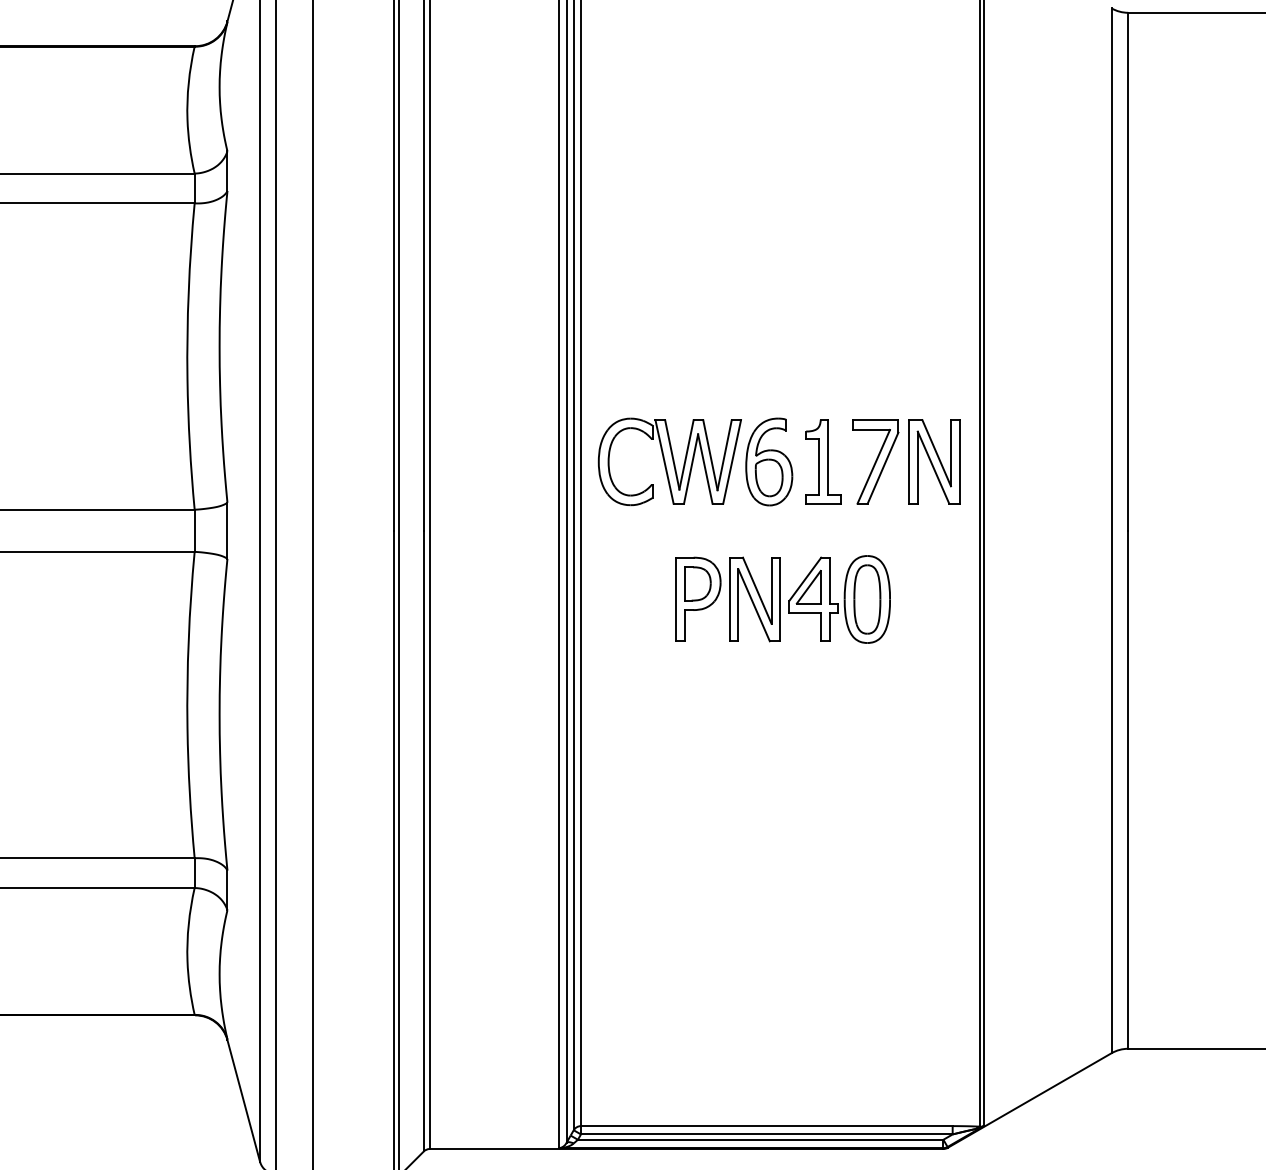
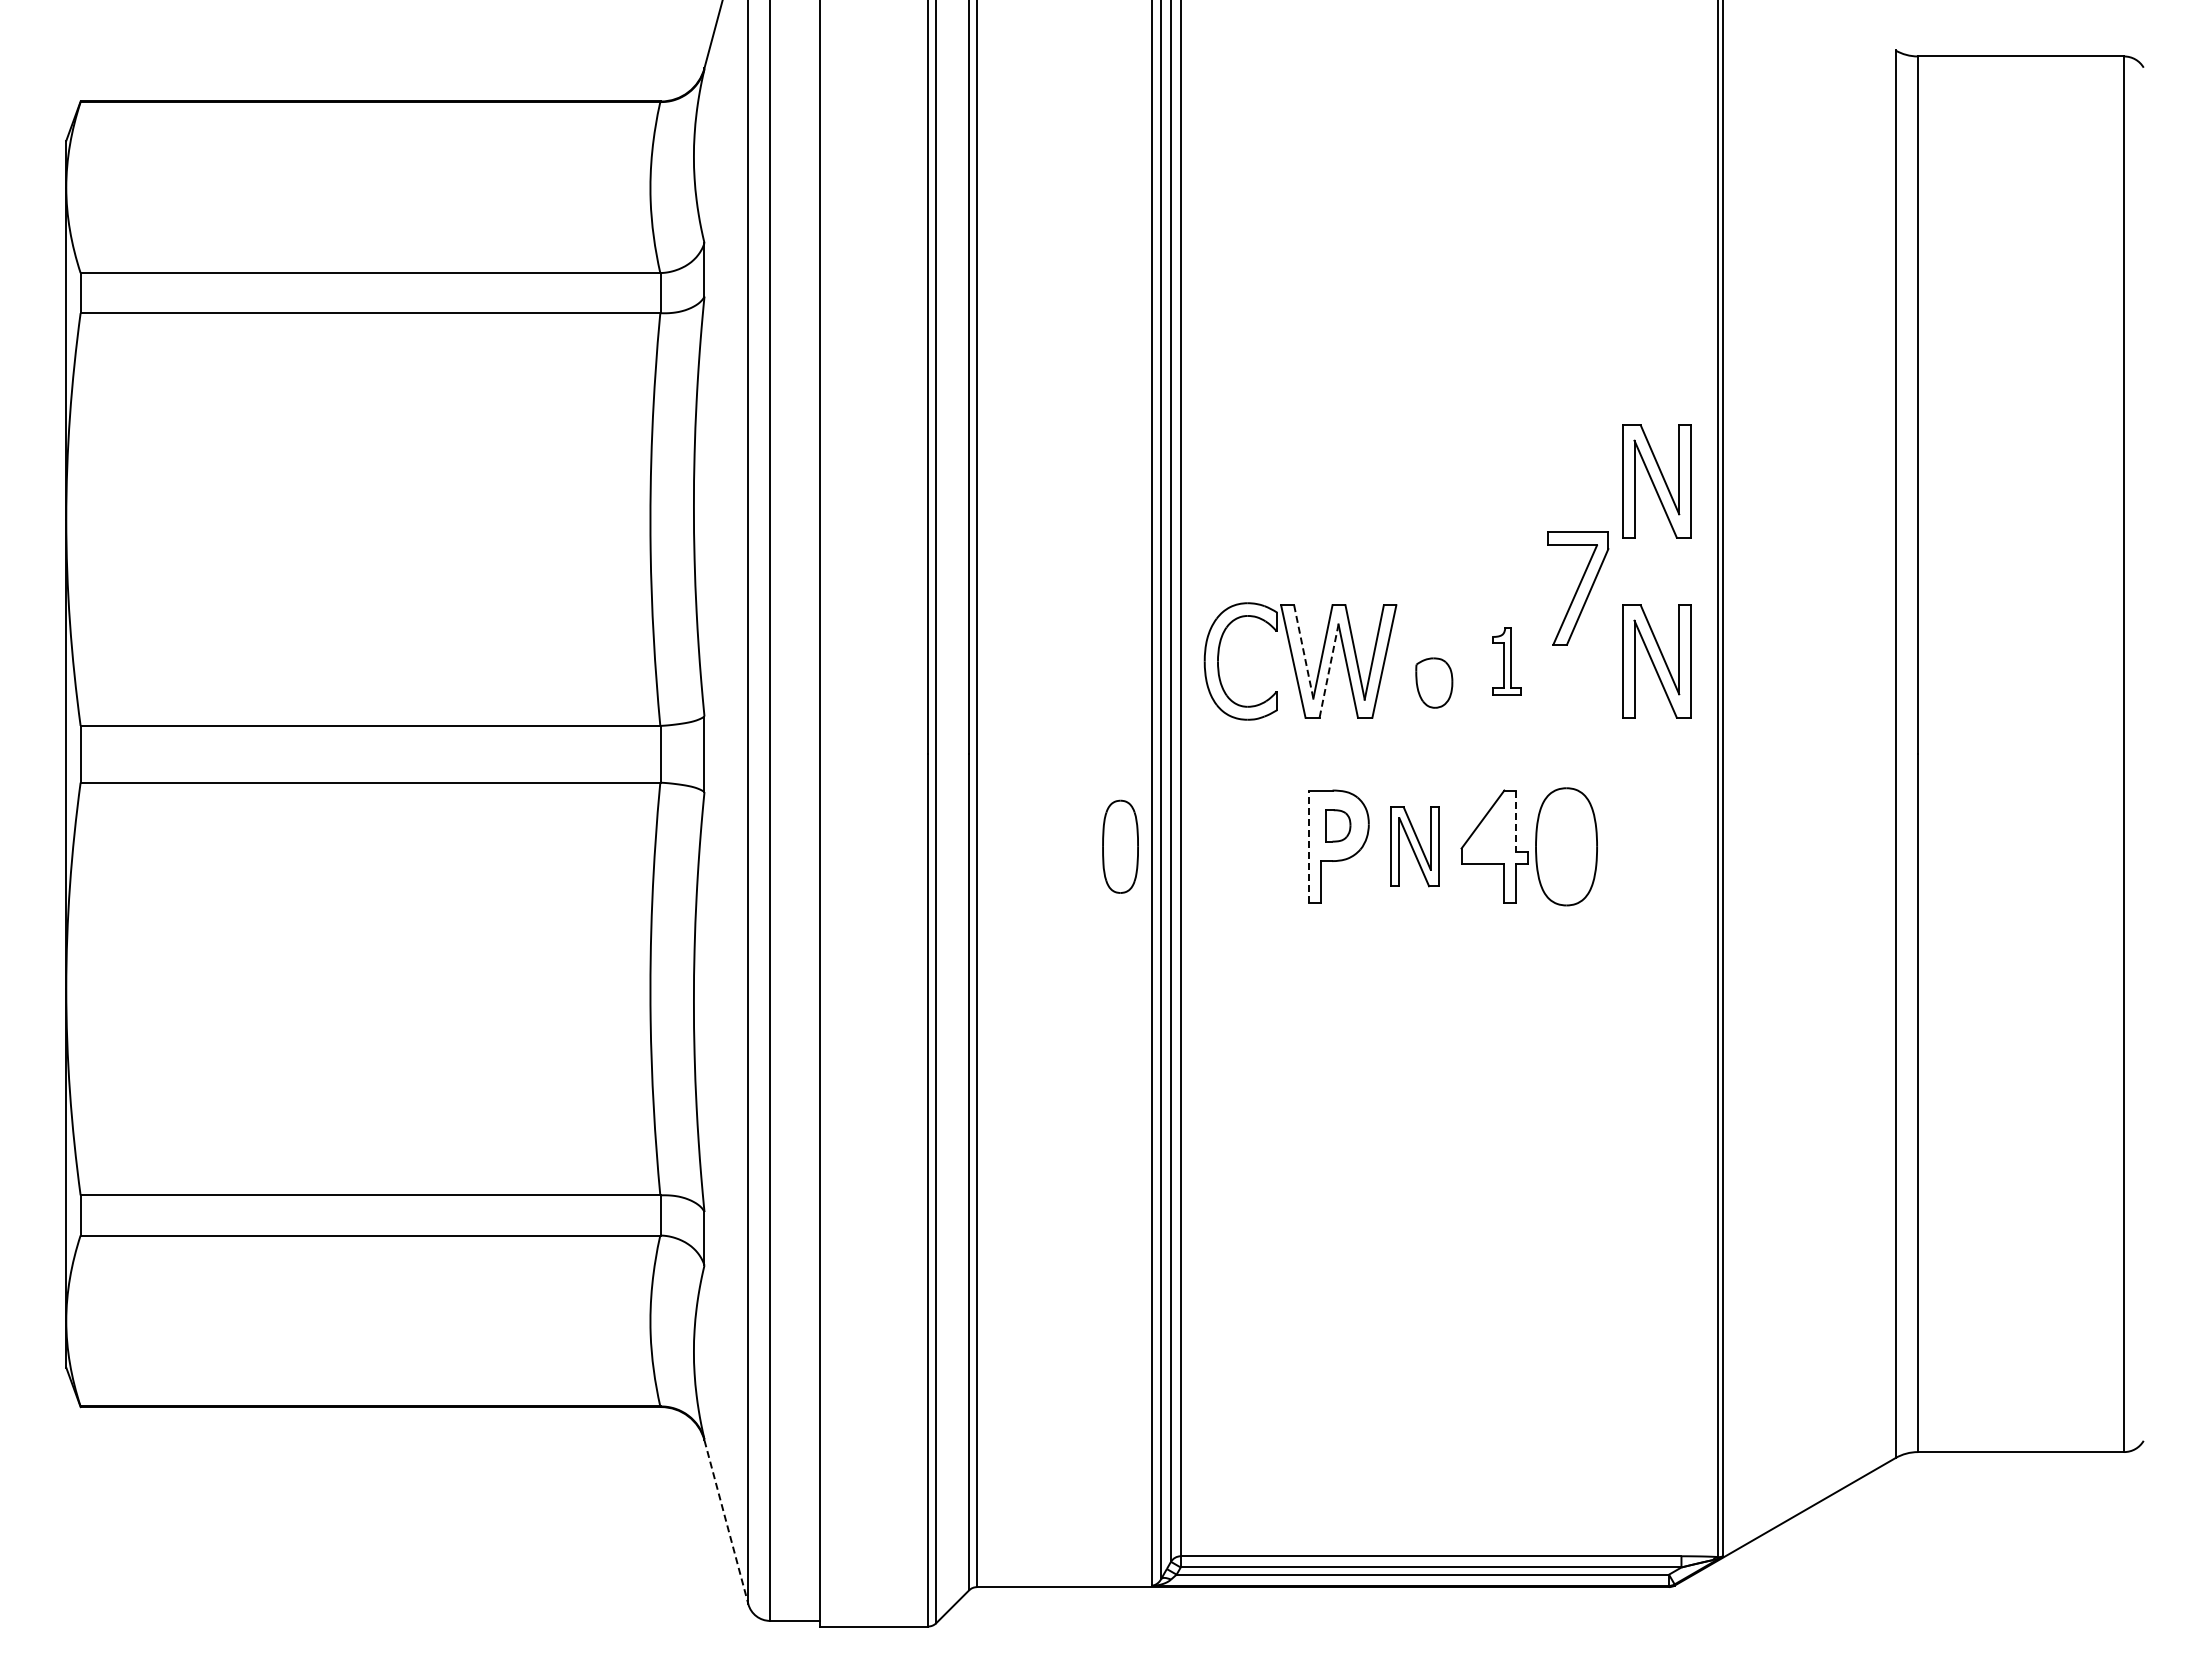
part: (934, 328) -> (1656, 481), added
line: (672, 454) -> (1303, 651), solid -> dashed
part: (769, 461) -> (1434, 661), removed
part: (823, 461) -> (1507, 661), size x0.6
part: (876, 461) -> (1578, 588), moved
line: (691, 469) -> (1329, 671), solid -> dashed
line: (830, 580) -> (1516, 821), solid -> dashed
part: (698, 583) -> (1338, 825), size x0.7
part: (808, 587) -> (1487, 830), removed
line: (675, 599) -> (1308, 846), solid -> dashed
part: (754, 599) -> (1414, 846), size x0.7
part: (867, 599) -> (1120, 846), moved
line: (243, 1101) -> (726, 1522), solid -> dashed

